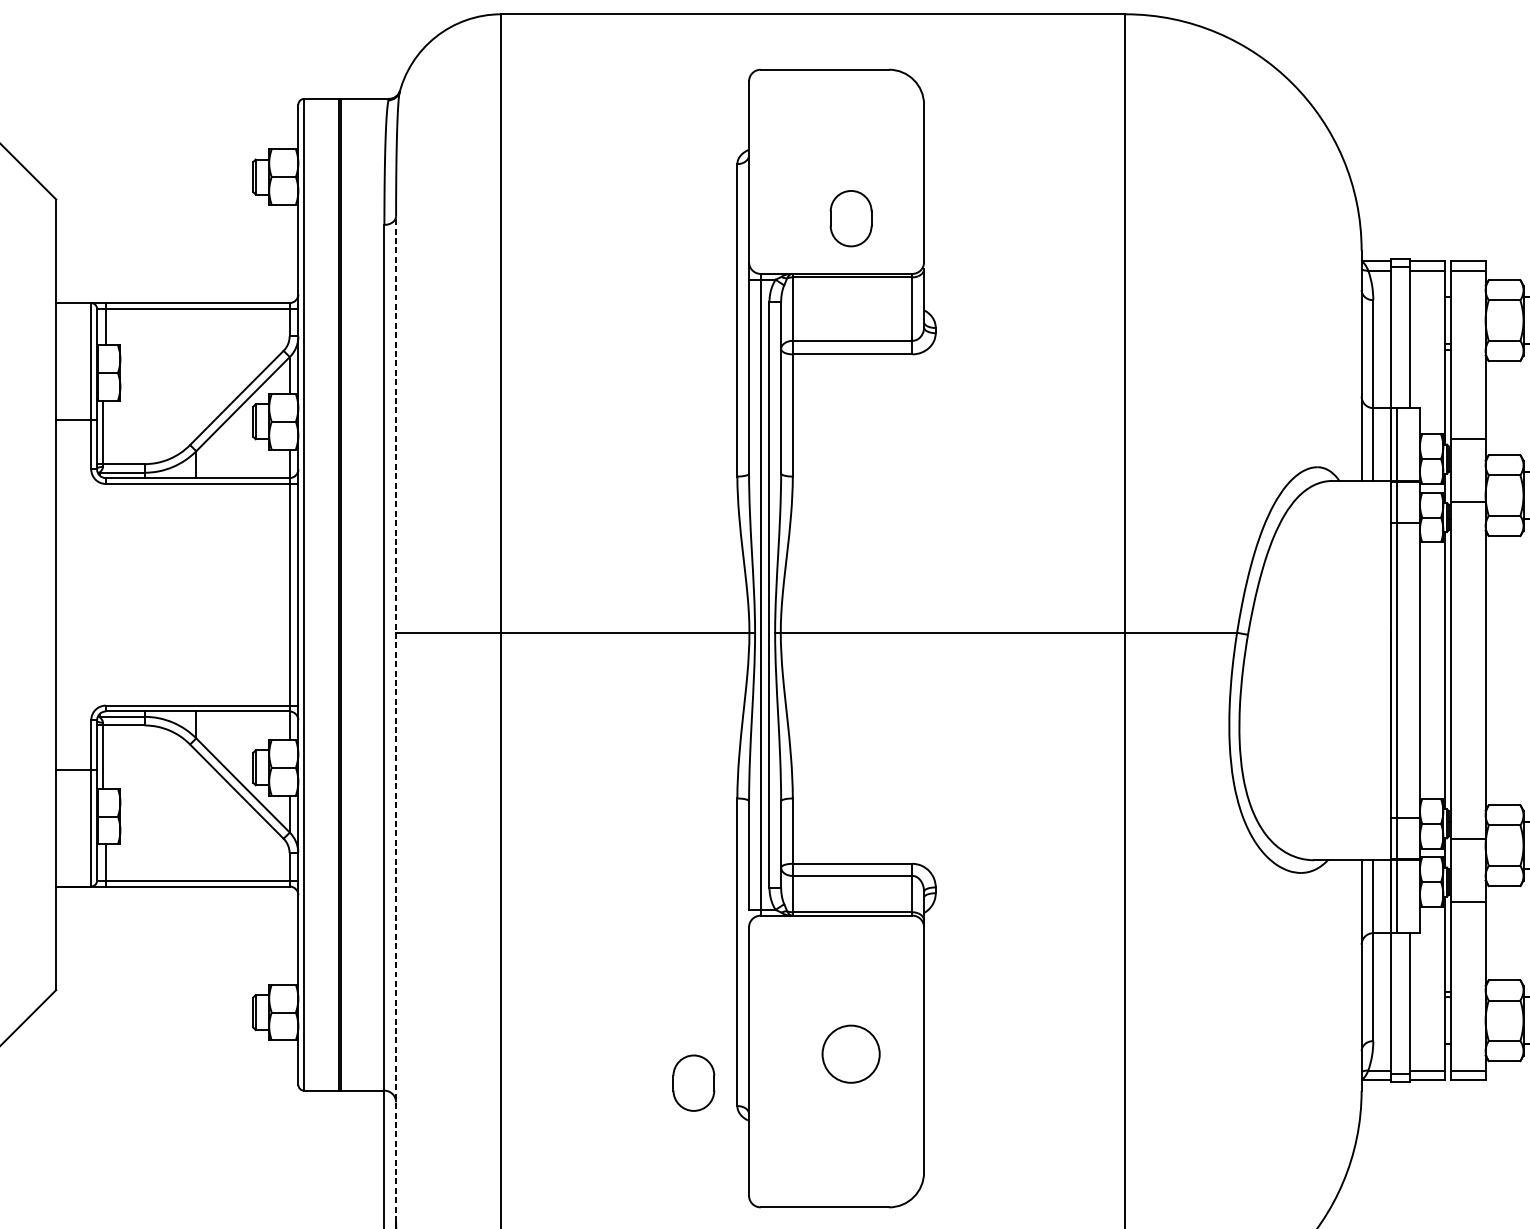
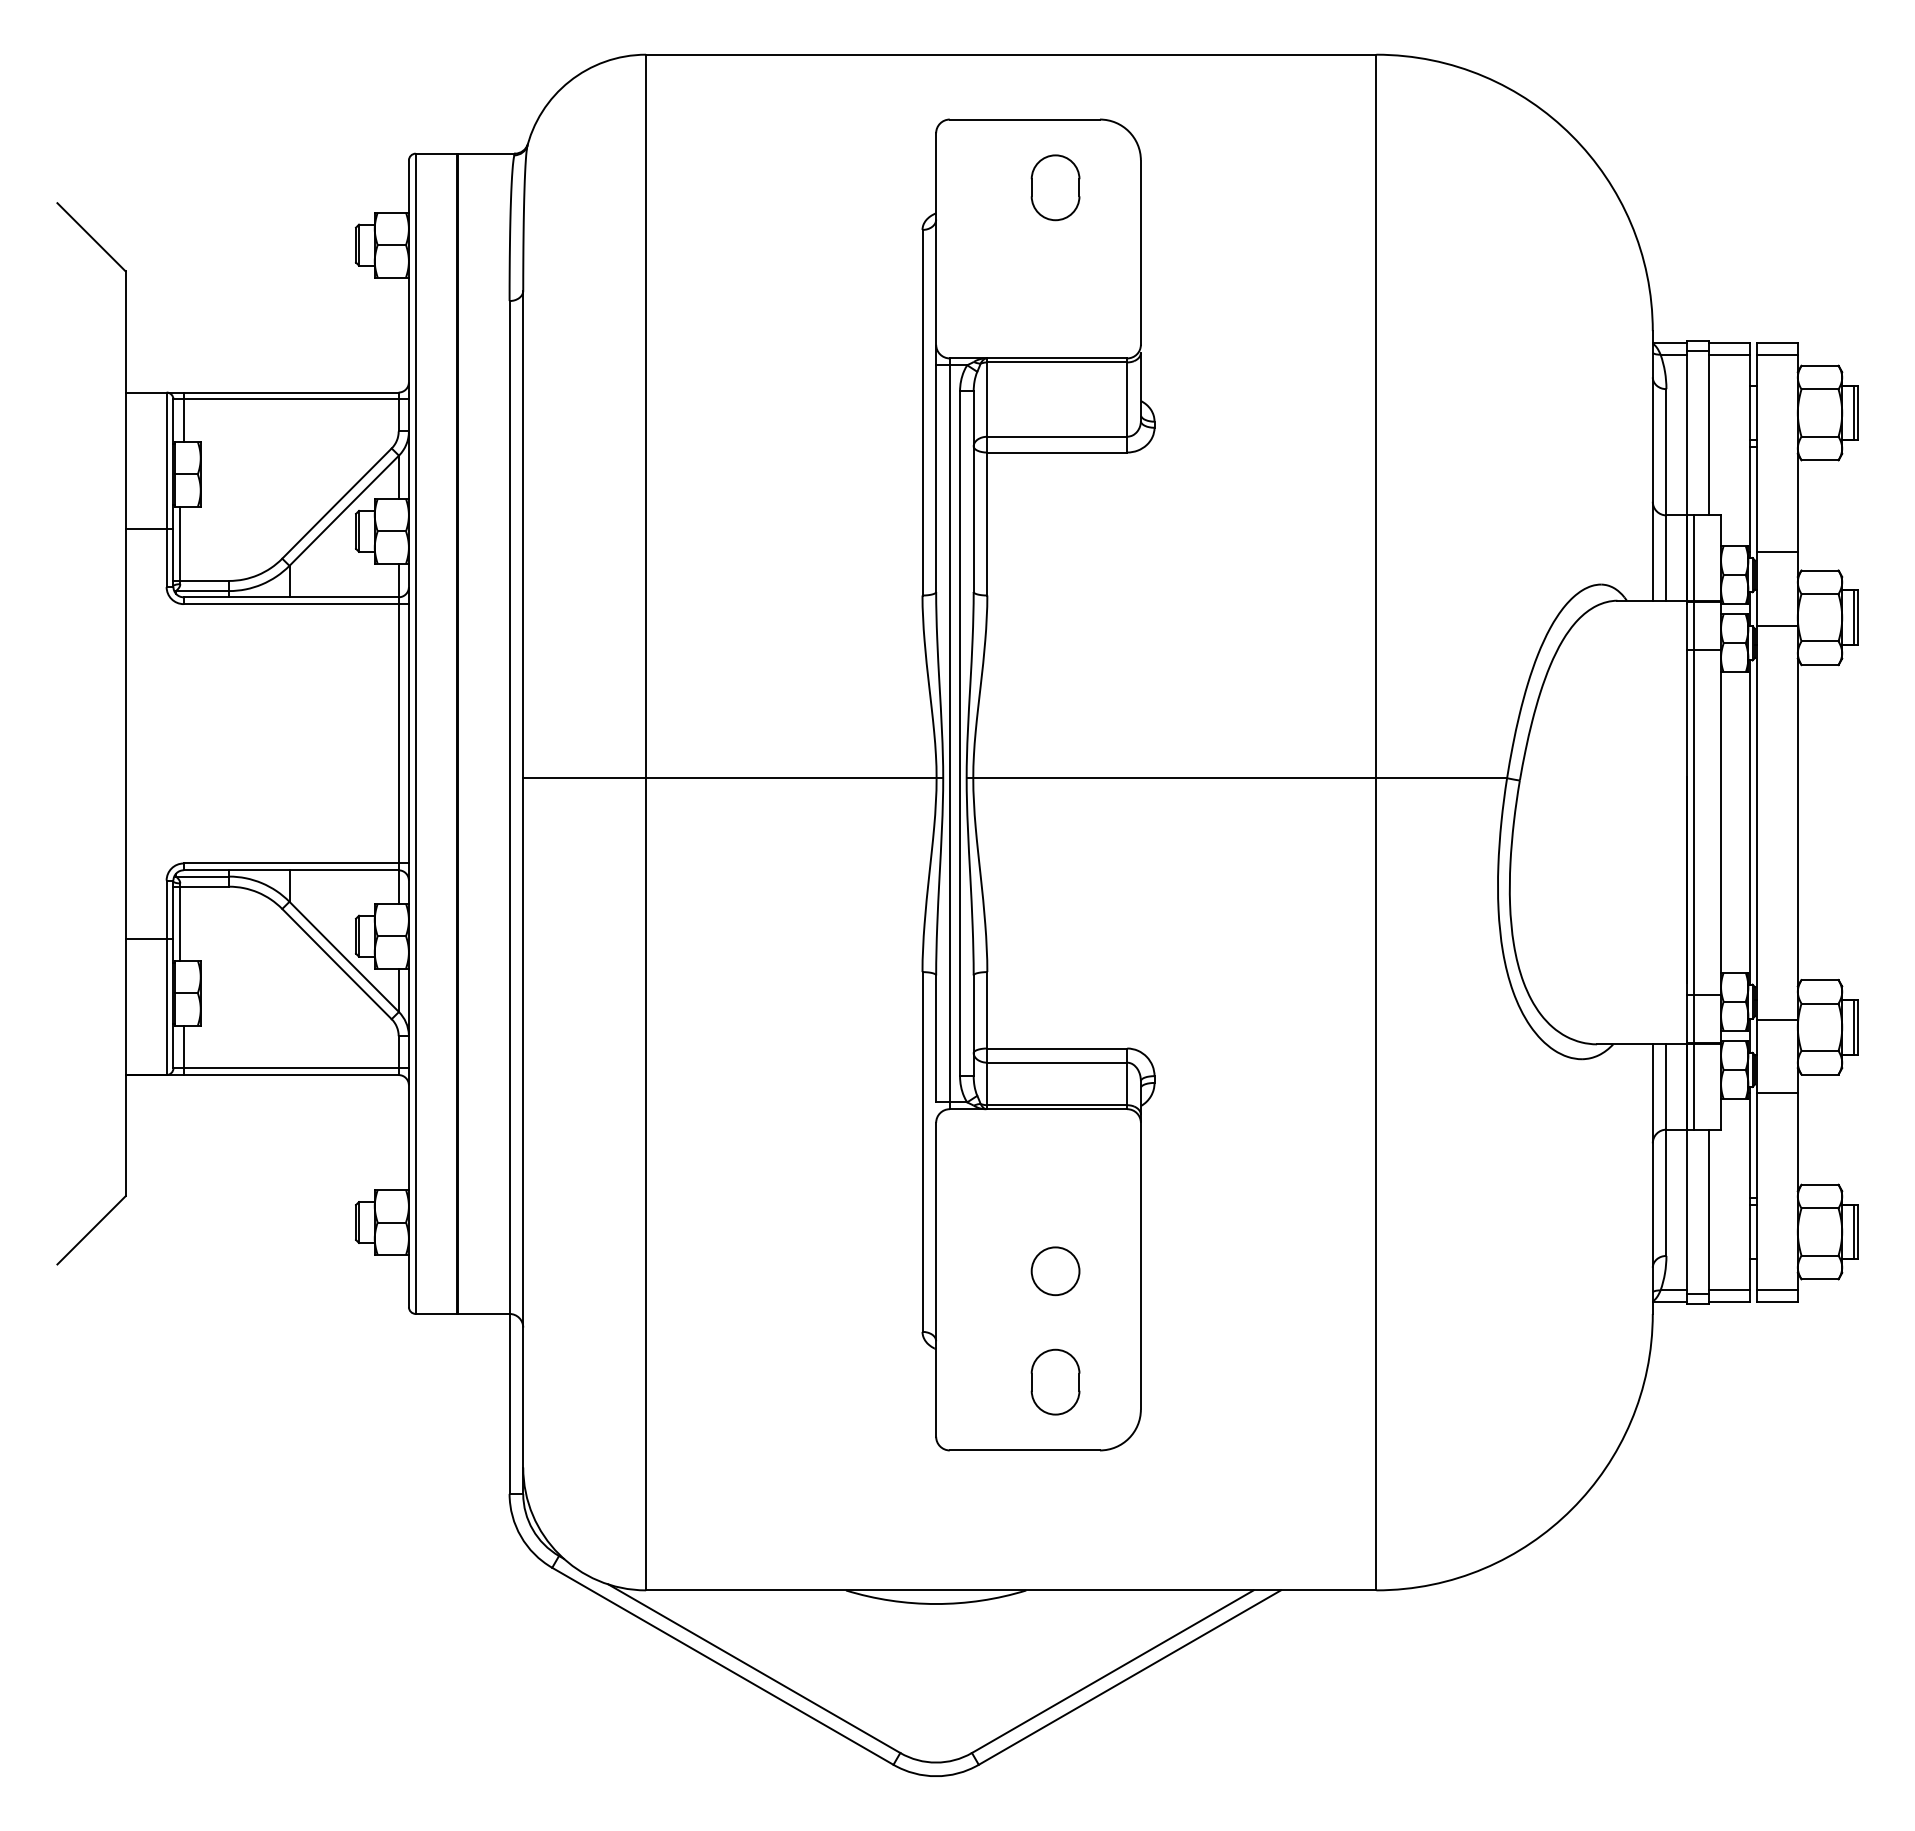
part: (851, 218) -> (1055, 187), moved
line: (396, 718) -> (523, 878), dashed -> solid
circle: (851, 1054) -> (1055, 1271), size x0.71
part: (693, 1082) -> (1055, 1381), moved

